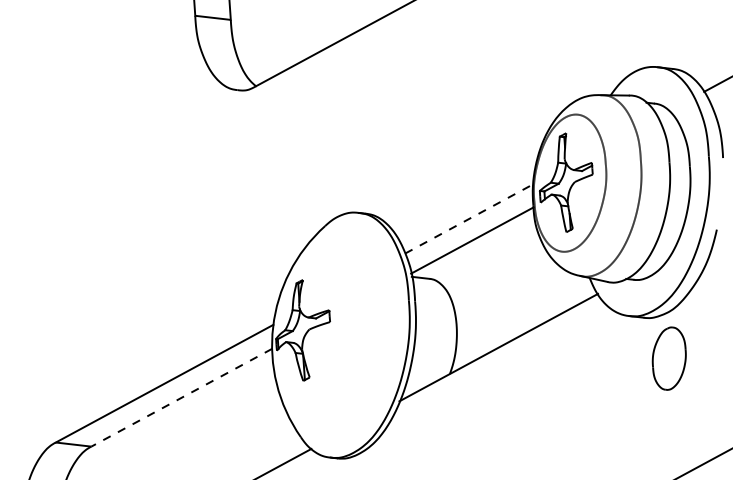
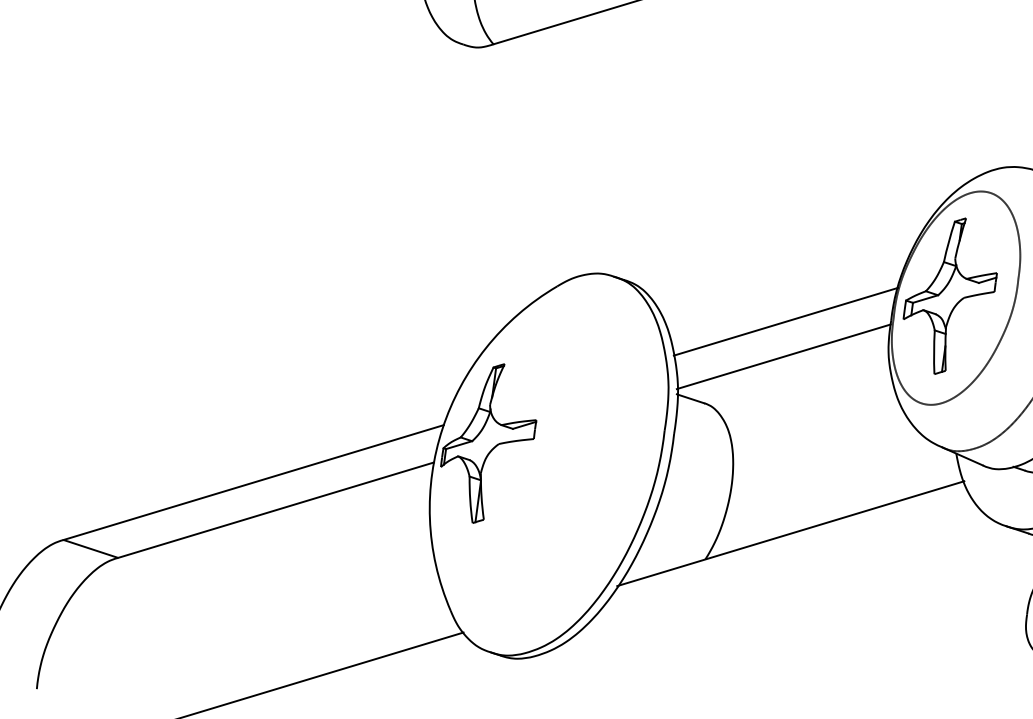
line: (469, 218) -> (786, 321), dashed -> solid
line: (181, 397) -> (275, 509), dashed -> solid

